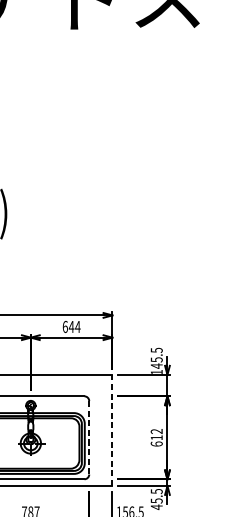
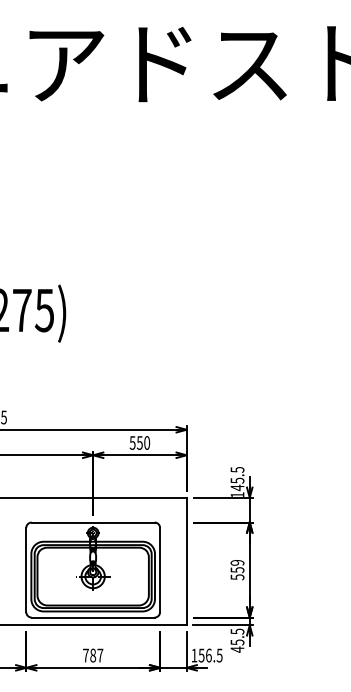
text: (71, 326) -> (139, 442), 644 -> 550
line: (112, 430) -> (186, 561), dashed -> solid
text: (156, 437) -> (237, 569), 612 -> 559
line: (89, 438) -> (160, 570), dashed -> solid

